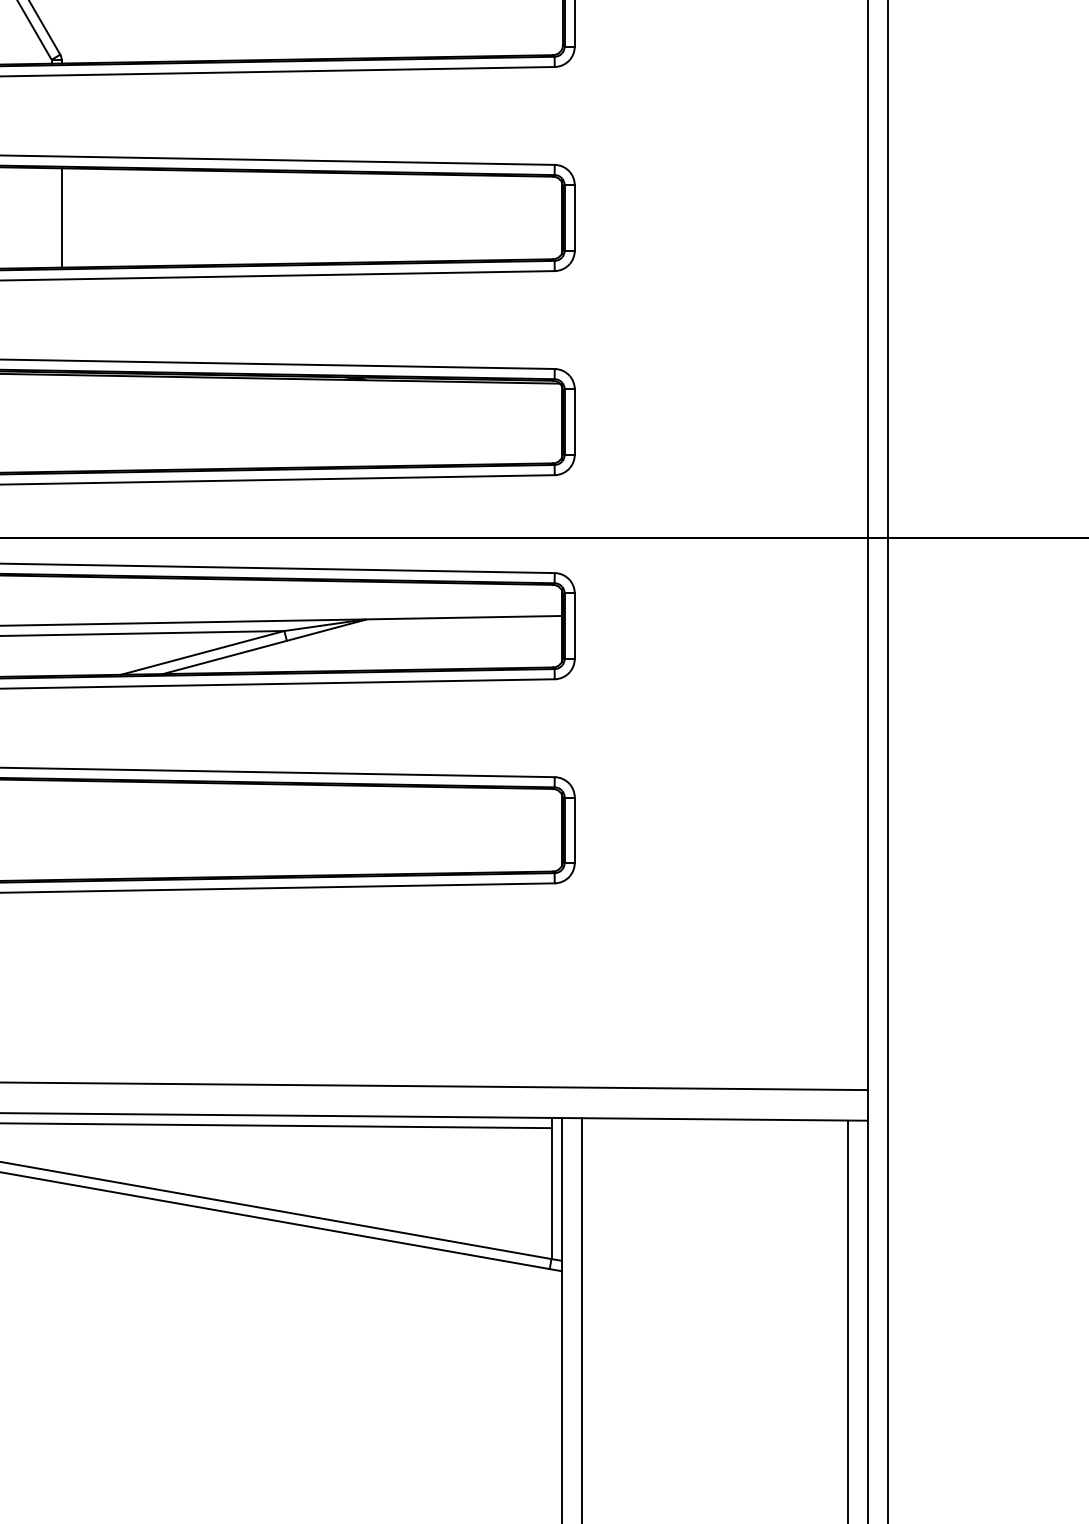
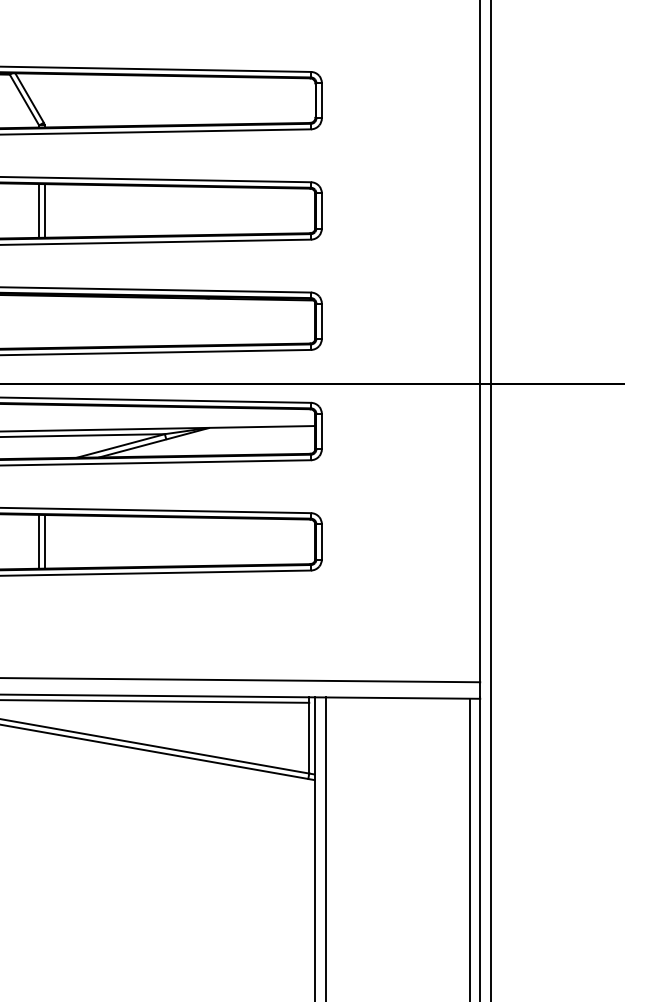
line: (52, 217) -> (39, 210), added
line: (52, 829) -> (39, 541), added
line: (61, 829) -> (44, 541), added

